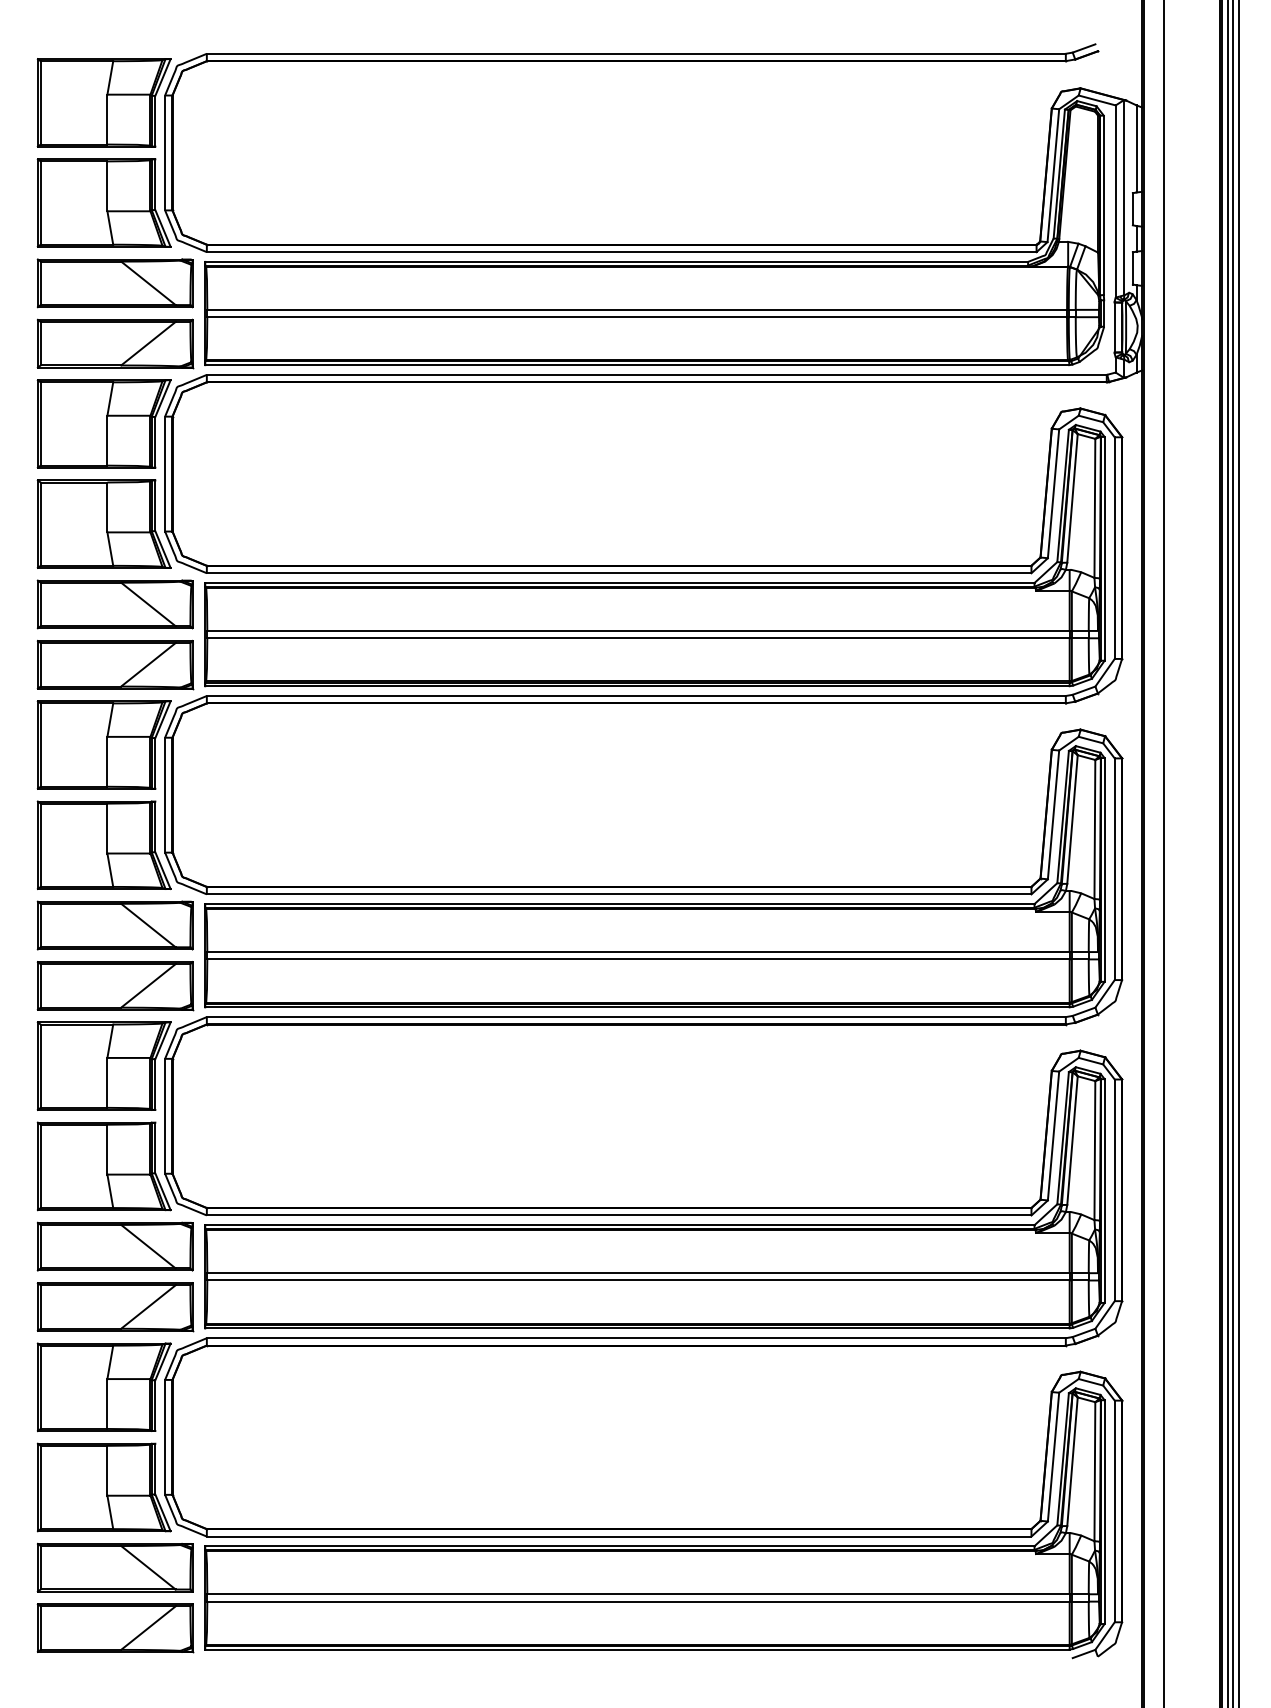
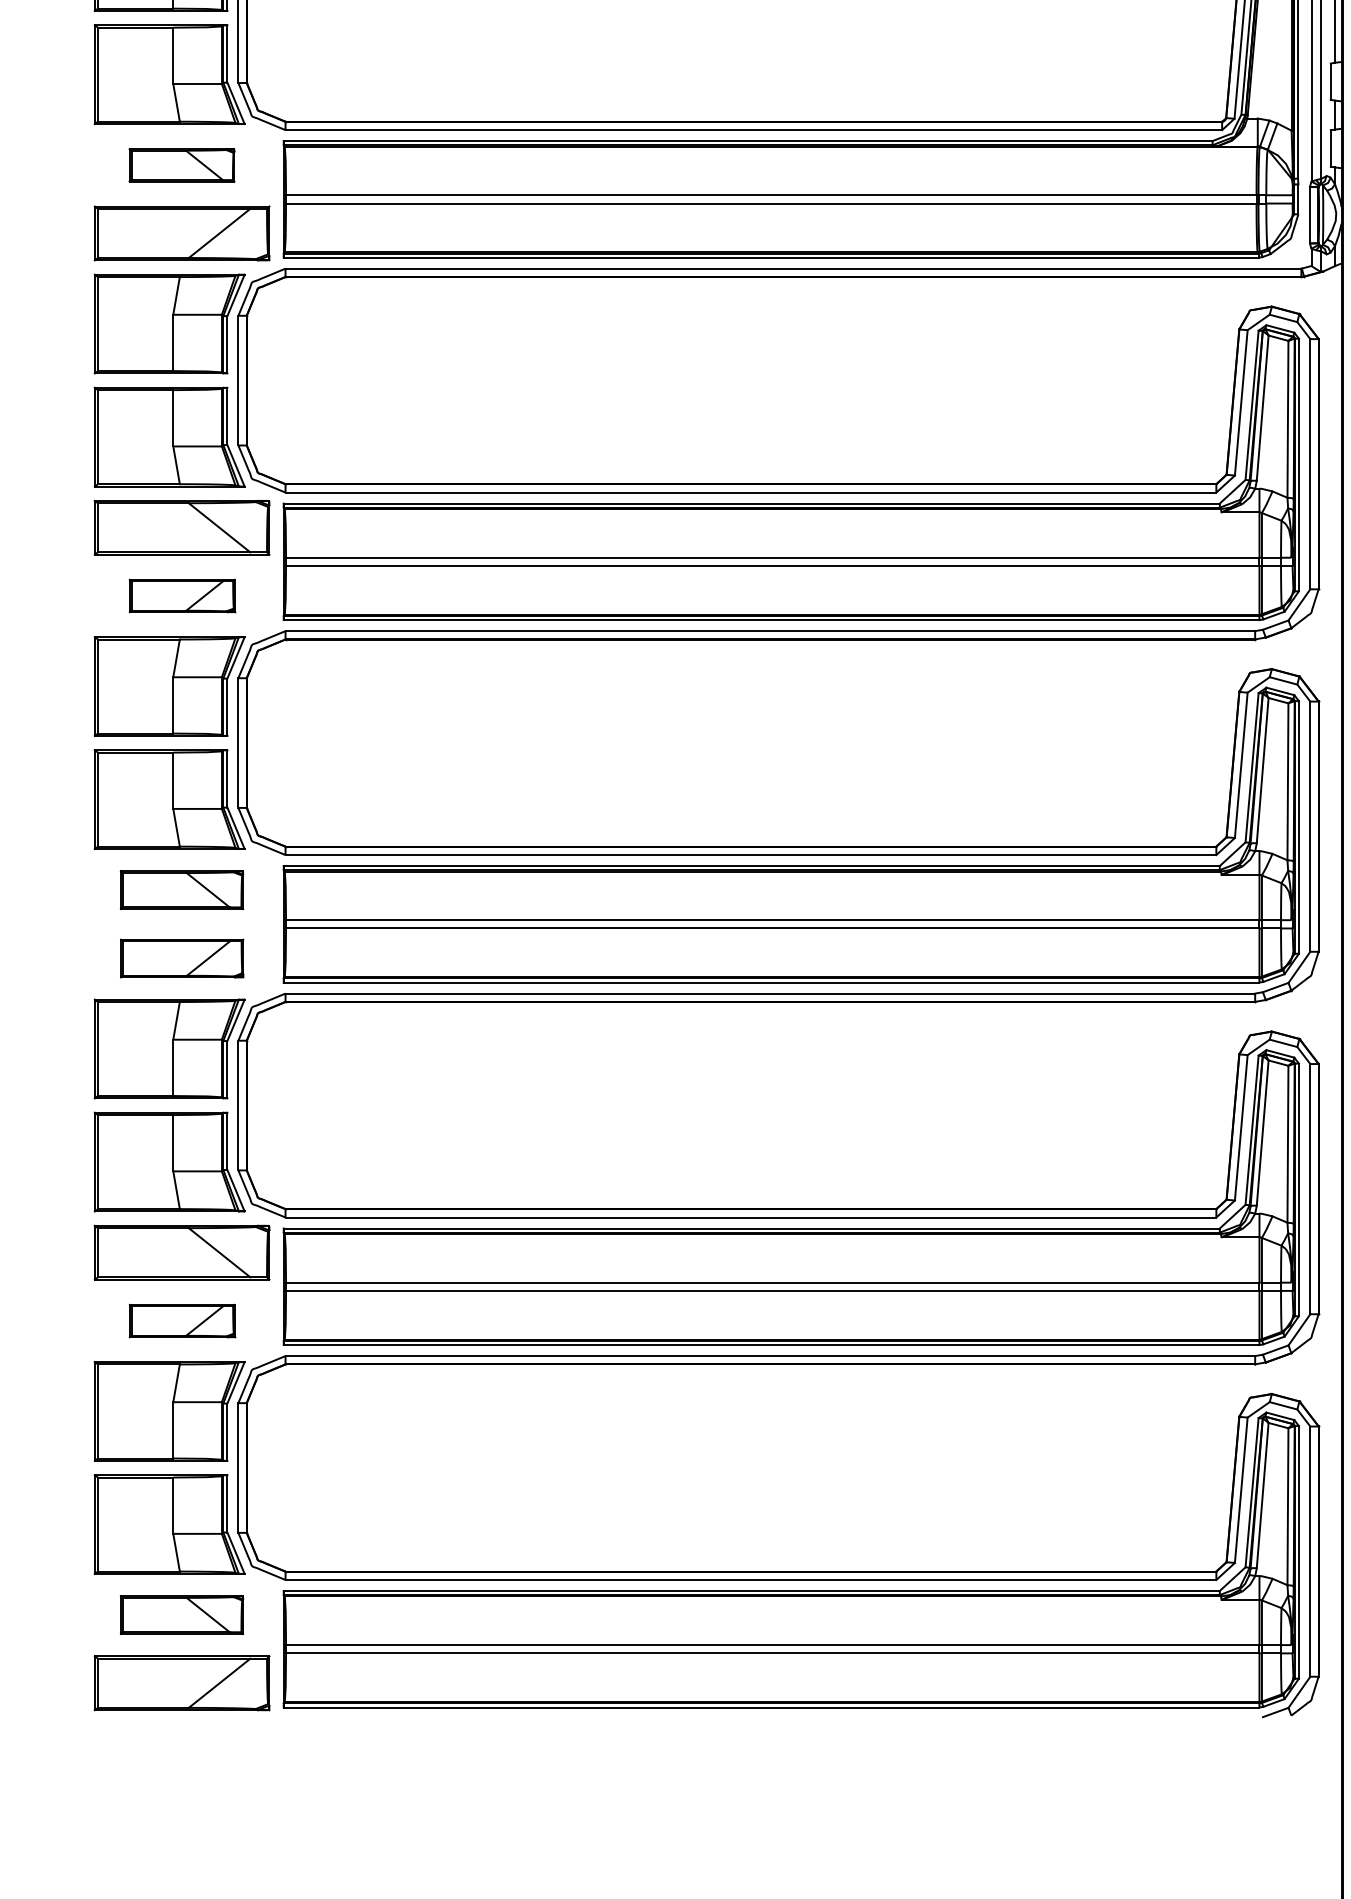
part: (114, 283) -> (181, 165), size x0.6
part: (115, 664) -> (182, 595), size x0.6
part: (114, 925) -> (181, 890), size x0.7
part: (115, 986) -> (182, 959), size x0.7
part: (115, 1307) -> (182, 1321), size x0.6
part: (114, 1567) -> (181, 1614), size x0.7

